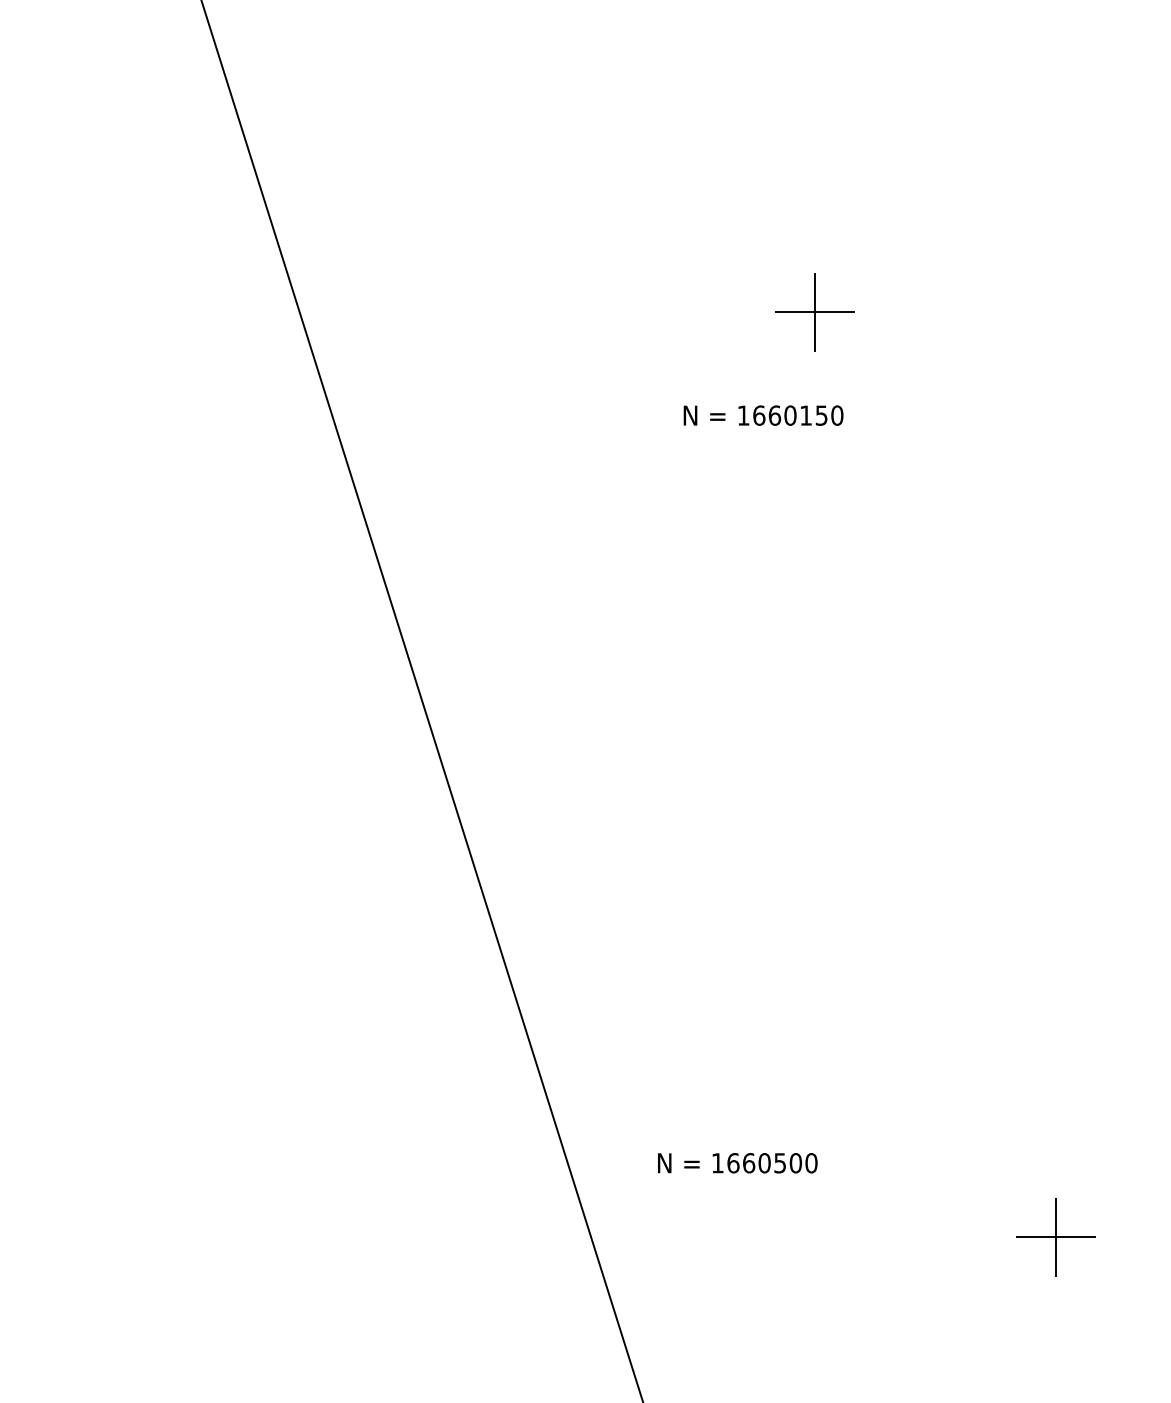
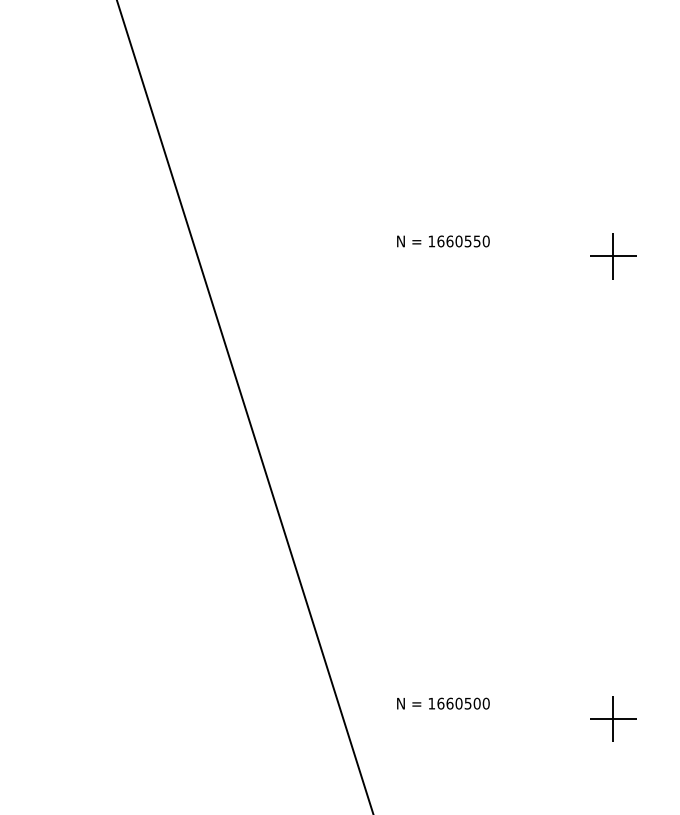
part: (815, 312) -> (613, 256), moved
text: (805, 415) -> (467, 241), 1660150 -> 1660550
text: (737, 1162) -> (443, 703), moved

